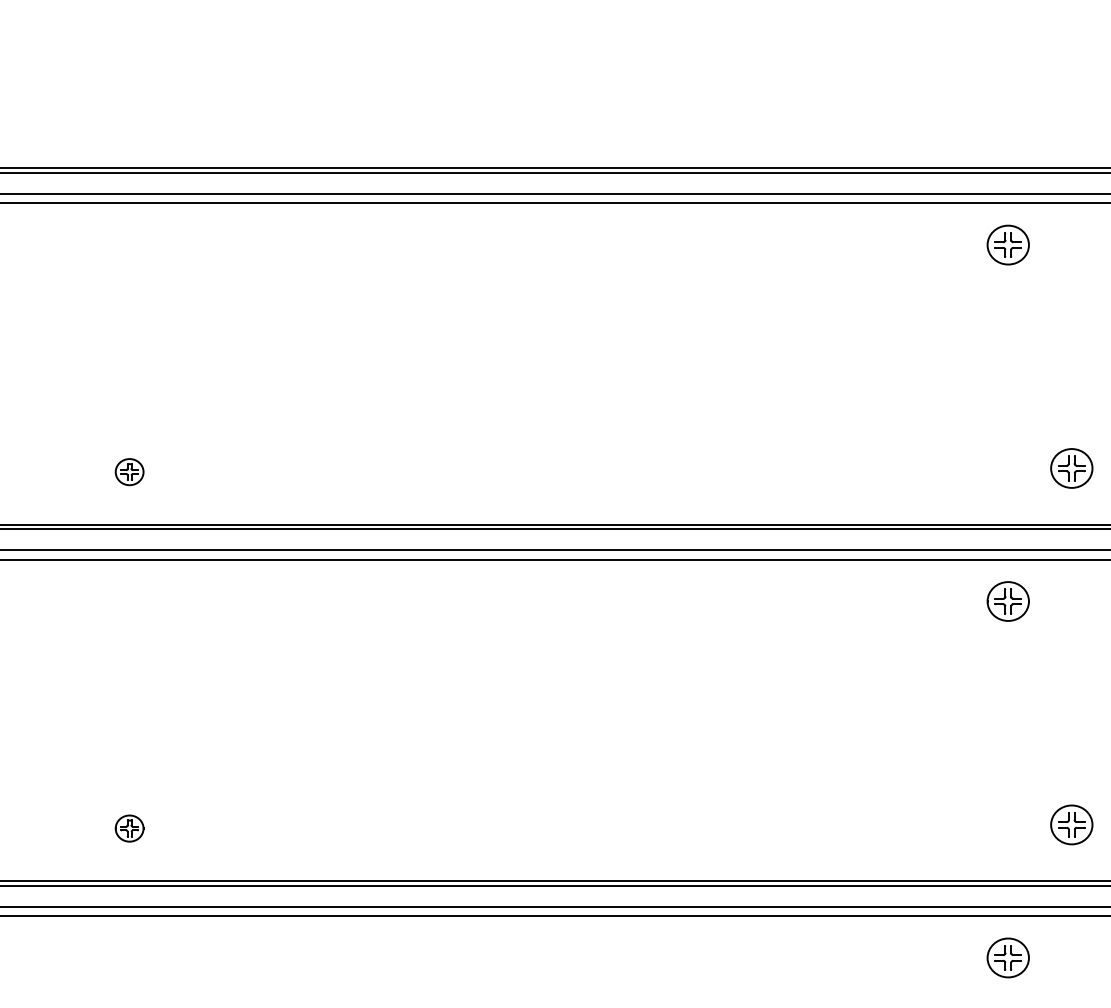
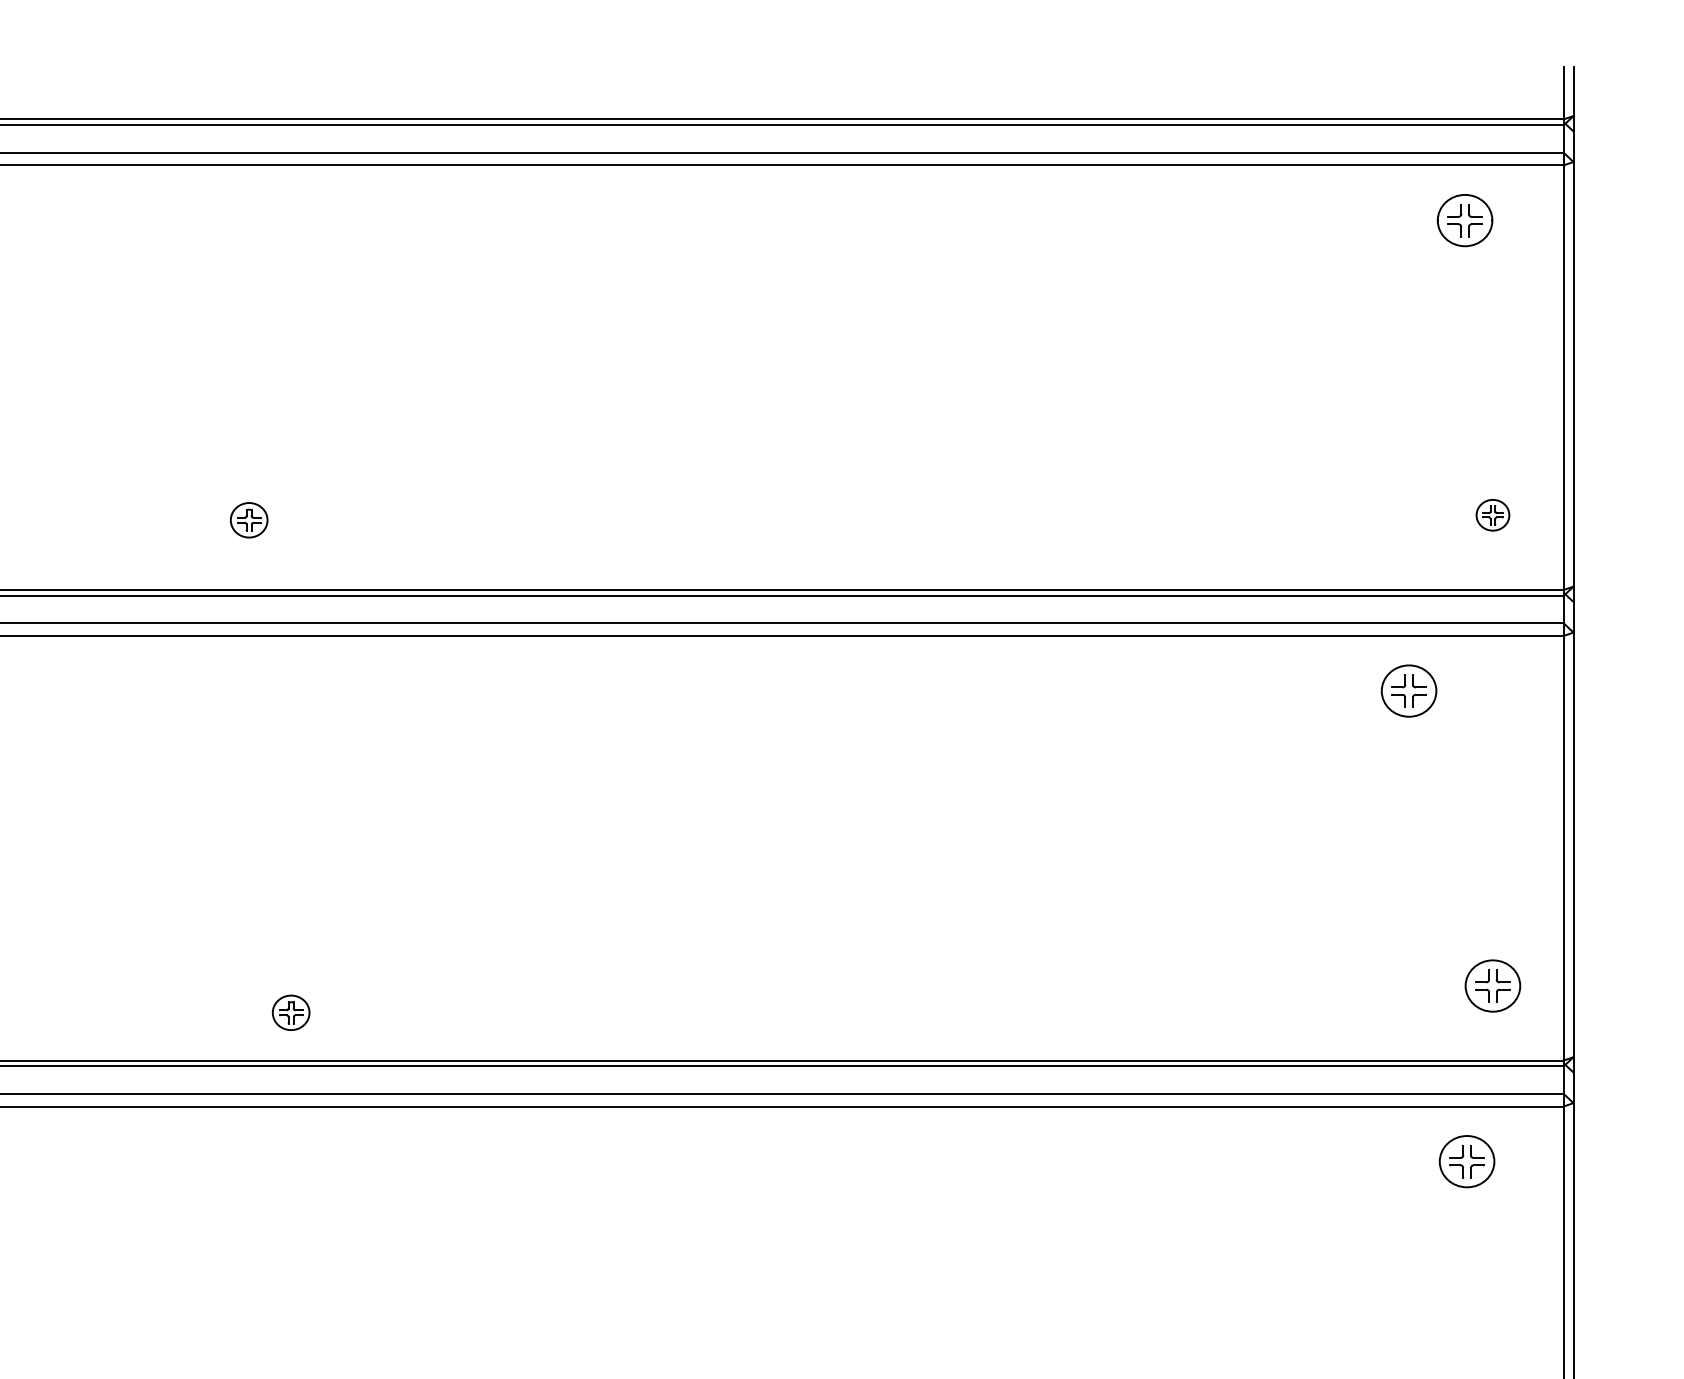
part: (1007, 245) -> (1464, 220), moved
part: (1071, 467) -> (1492, 514), size x0.6
part: (129, 828) -> (290, 1012), moved
part: (1007, 957) -> (1466, 1161), moved

